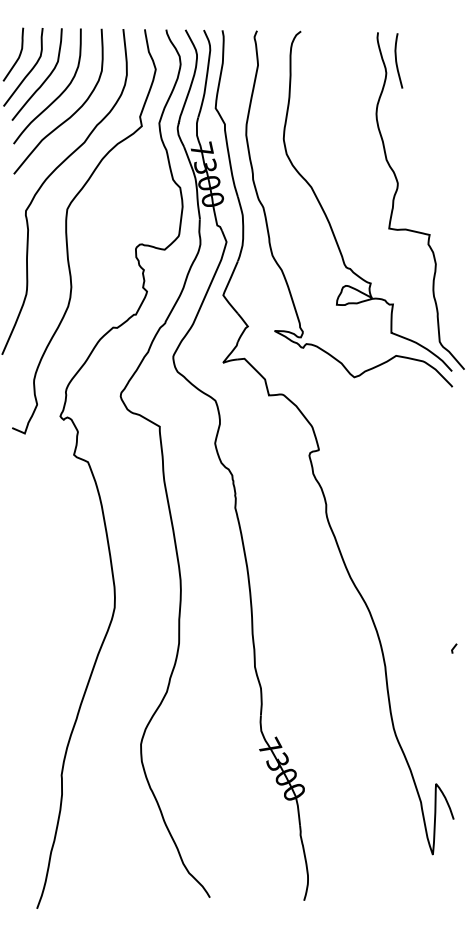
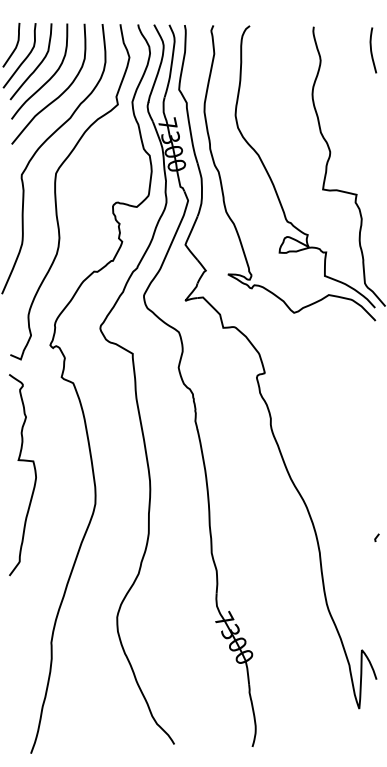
curve: (397, 61) -> (372, 50), moved
curve: (41, 570) -> (34, 473), added

